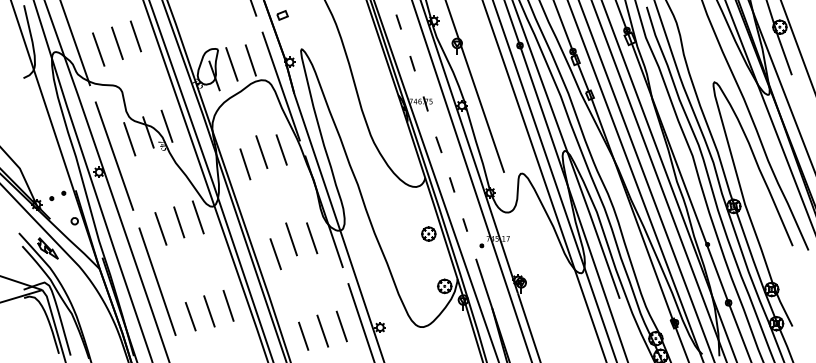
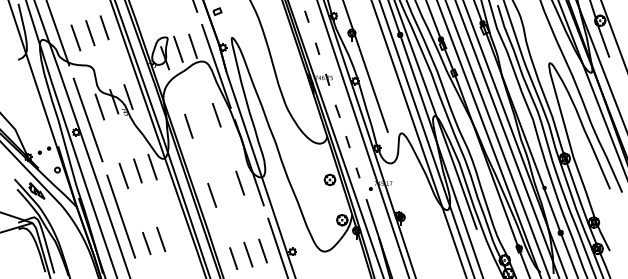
line: (261, 151) -> (201, 116), removed
line: (291, 238) -> (224, 183), removed
line: (228, 304) -> (175, 234), removed

